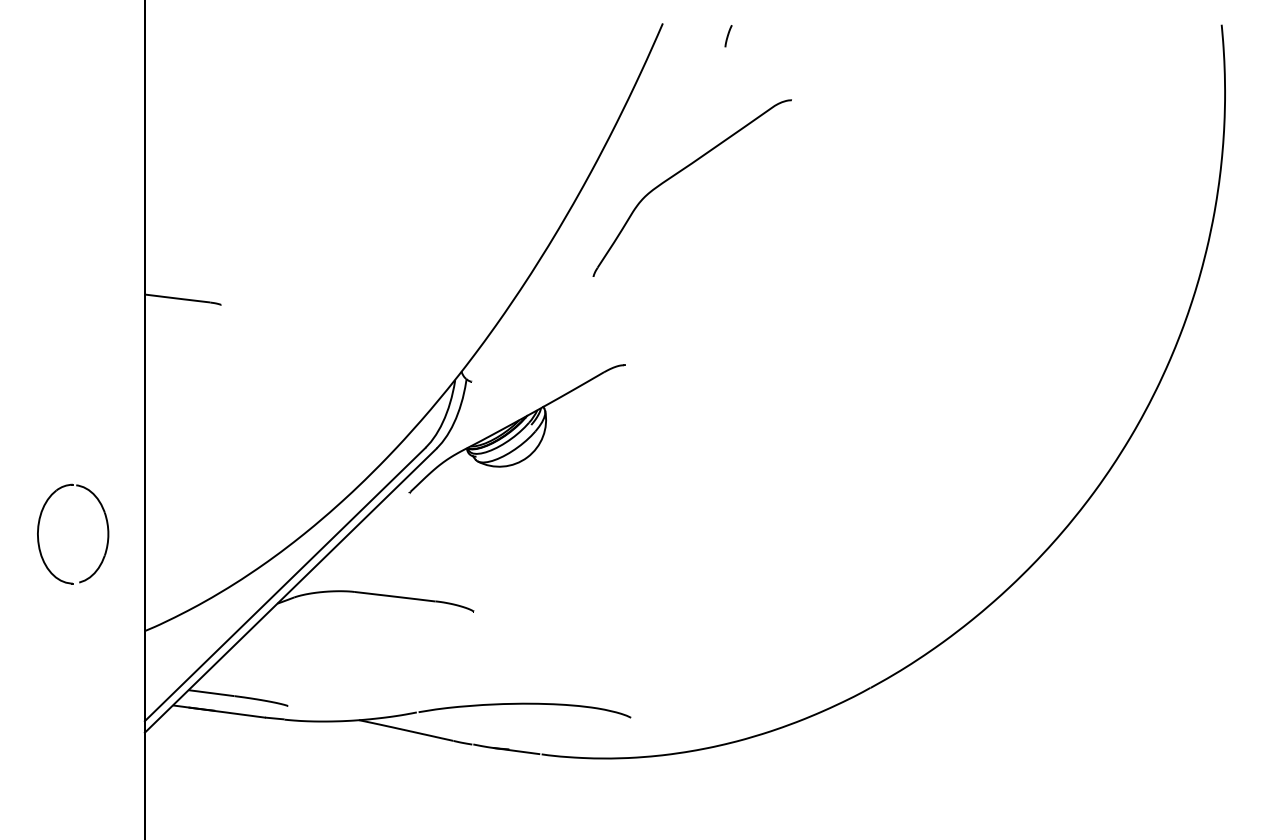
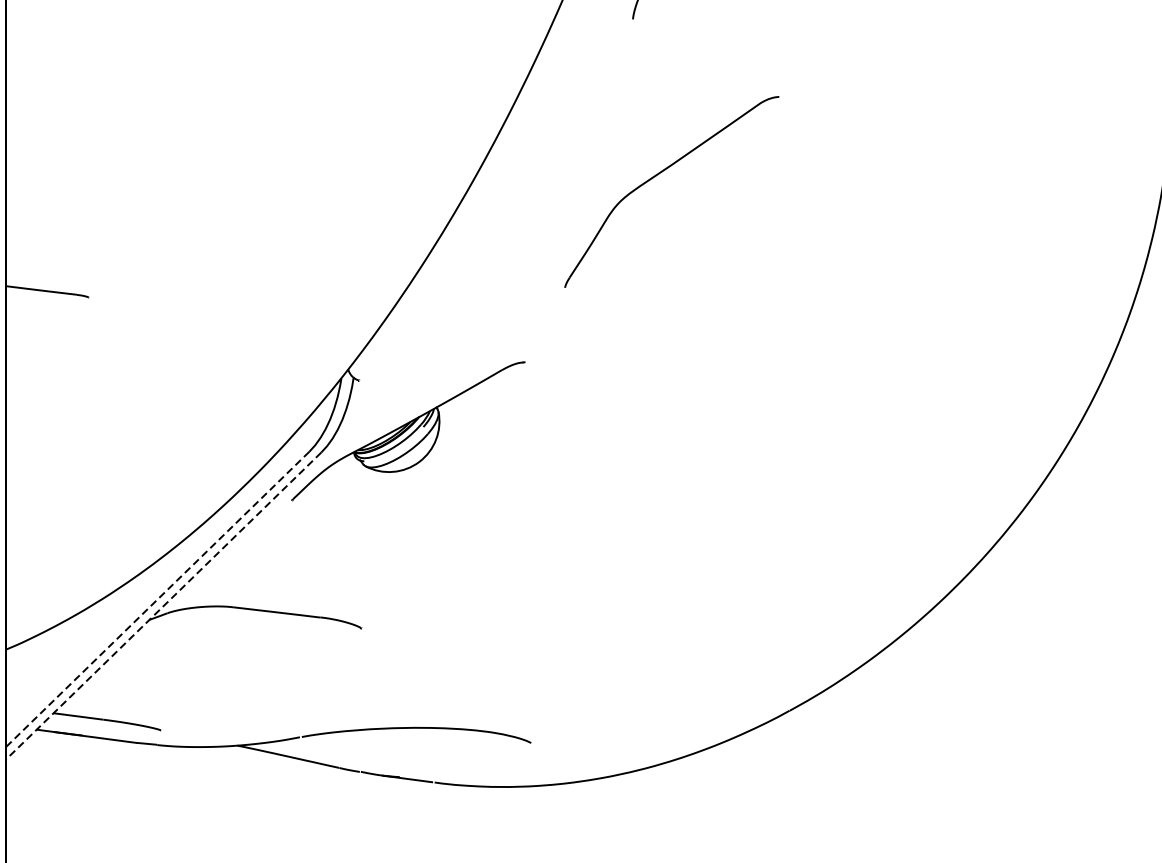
part: (680, 172) -> (659, 175), moved
line: (285, 584) -> (158, 599), solid -> dashed
line: (290, 590) -> (163, 605), solid -> dashed

